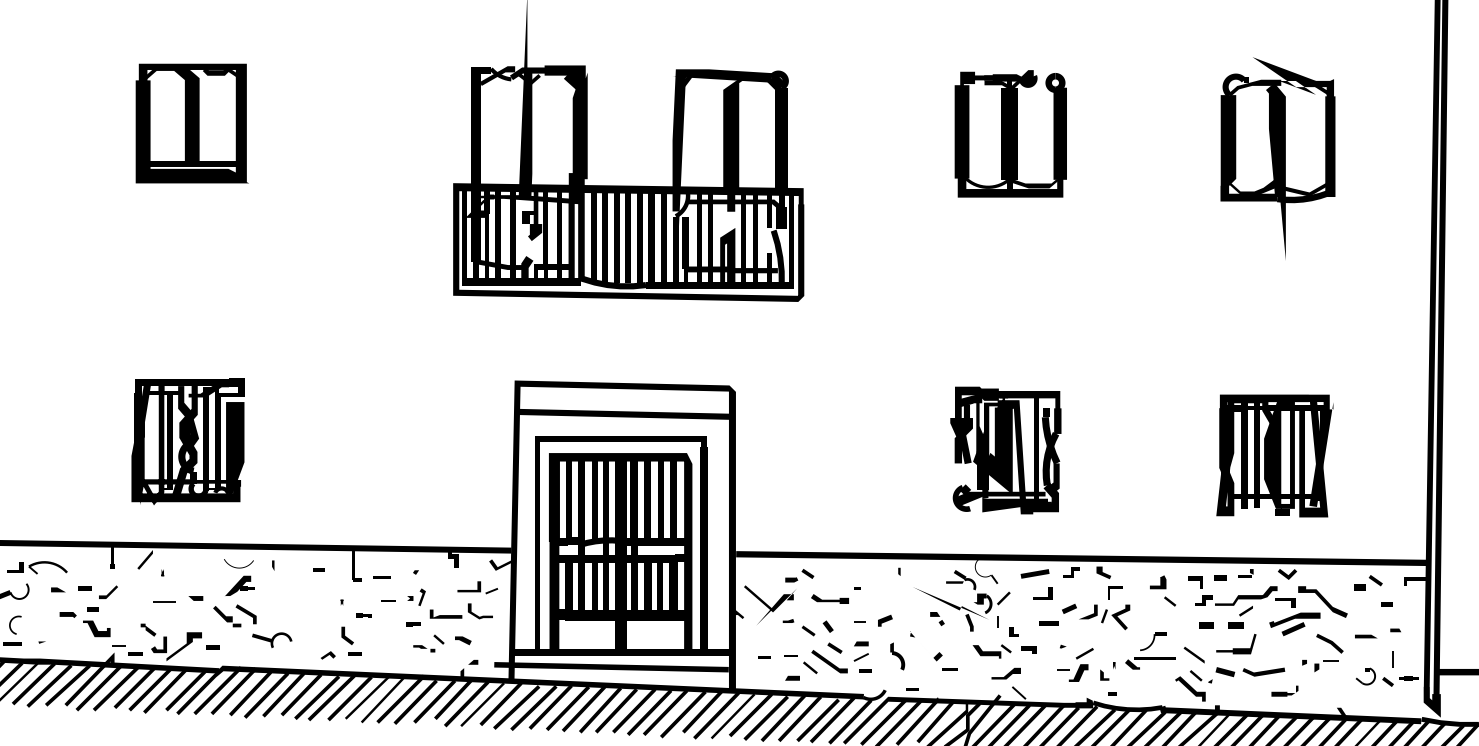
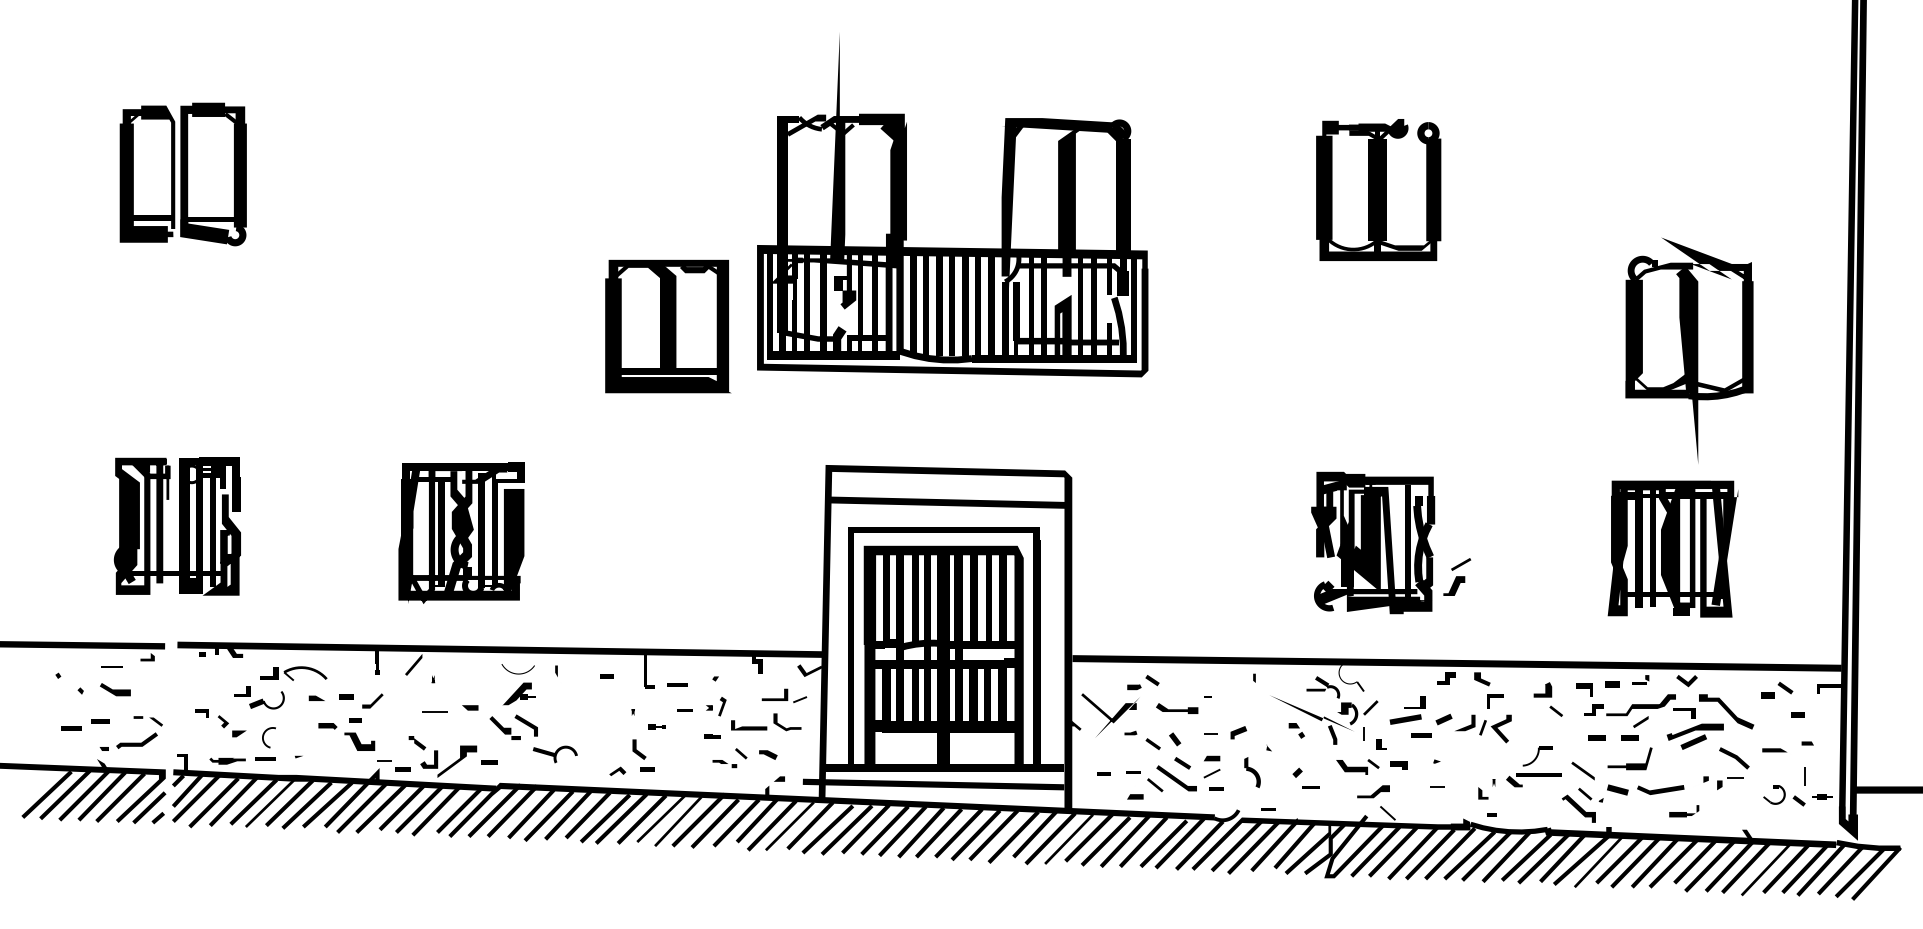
part: (192, 123) -> (668, 326), moved
part: (1278, 158) -> (1689, 350), moved
line: (1034, 573) -> (1405, 719), moved
part: (1081, 664) -> (1457, 576), moved

